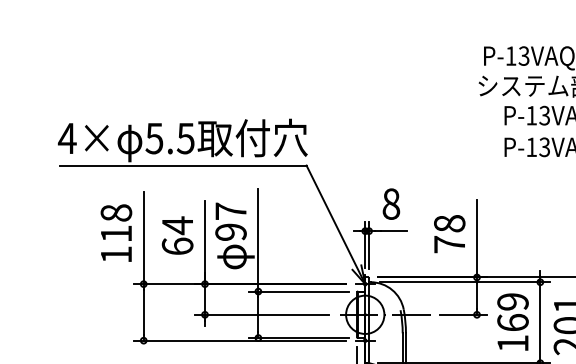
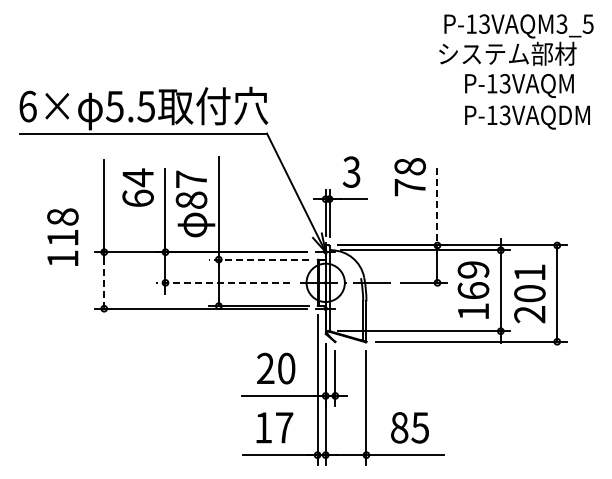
text: (67, 138) -> (27, 106), 4× -> 6×
text: (391, 203) -> (351, 171), 8 -> 3
text: (231, 231) -> (191, 199), 97 -> 87
text: (116, 232) -> (62, 236), moved
text: (449, 234) -> (409, 177), moved
text: (177, 235) -> (137, 187), moved
line: (477, 238) -> (437, 206), solid -> dashed
line: (299, 291) -> (259, 259), solid -> dashed
line: (144, 312) -> (104, 280), solid -> dashed
line: (262, 314) -> (222, 282), solid -> dashed

